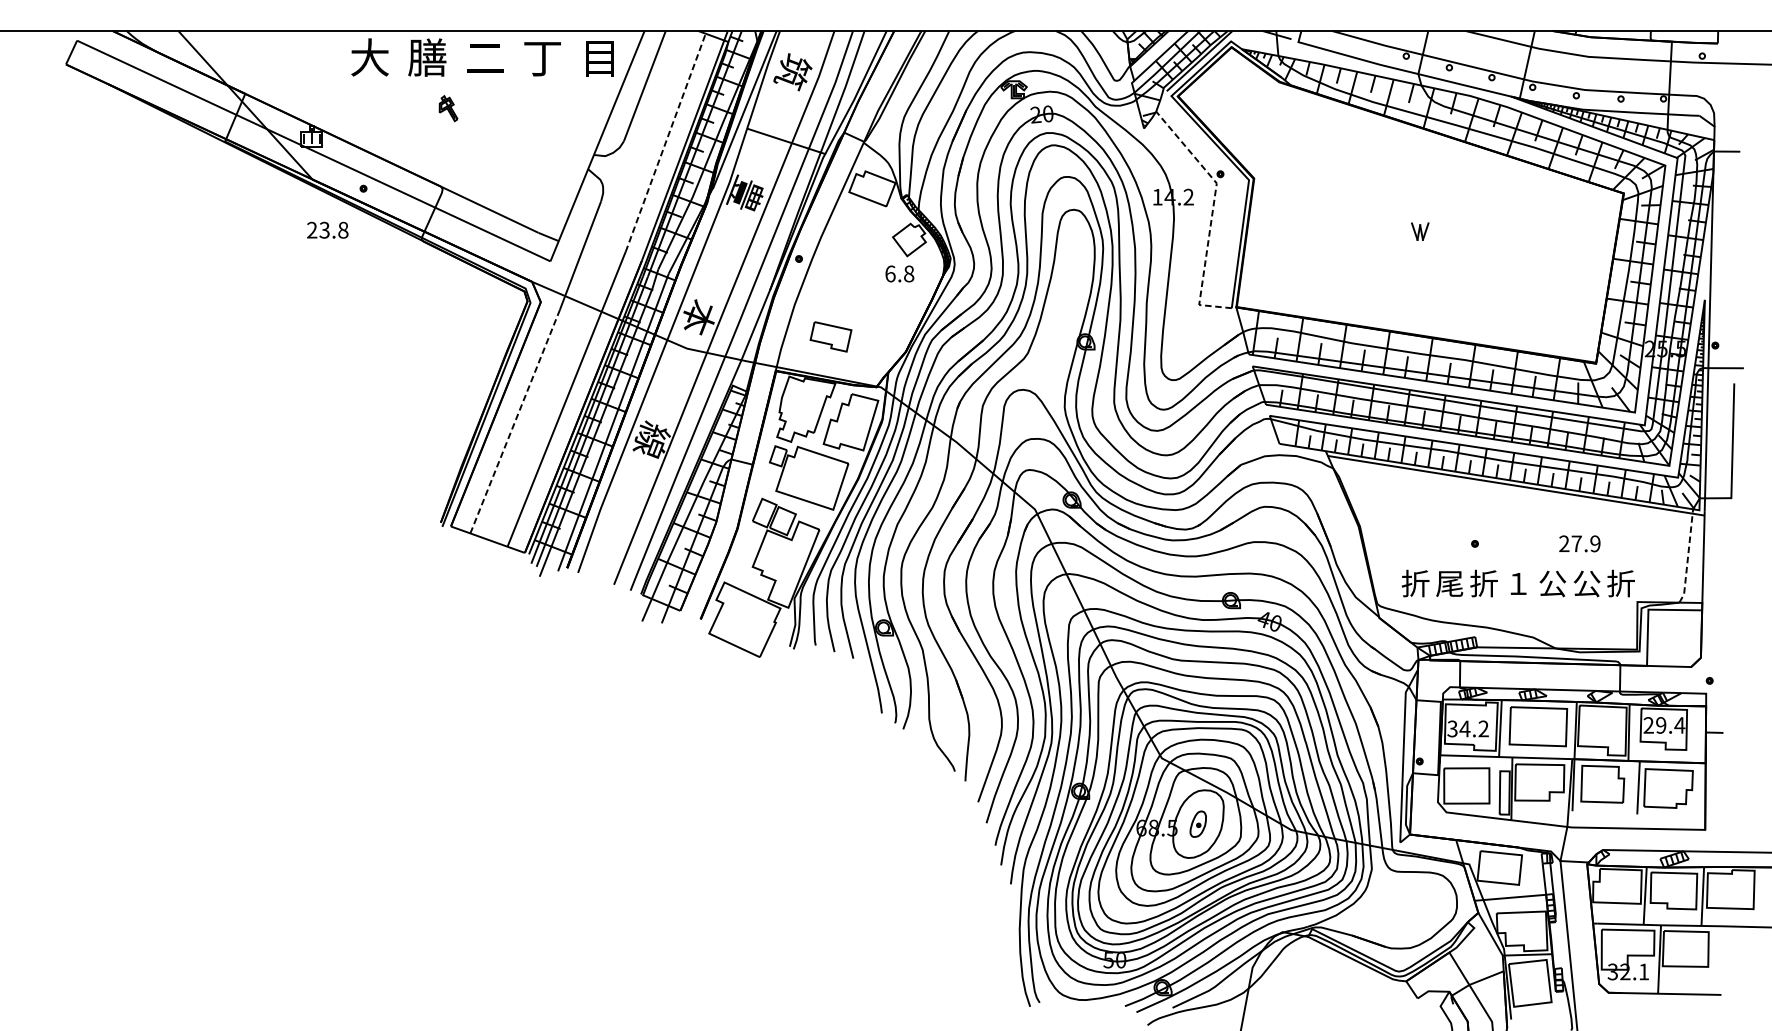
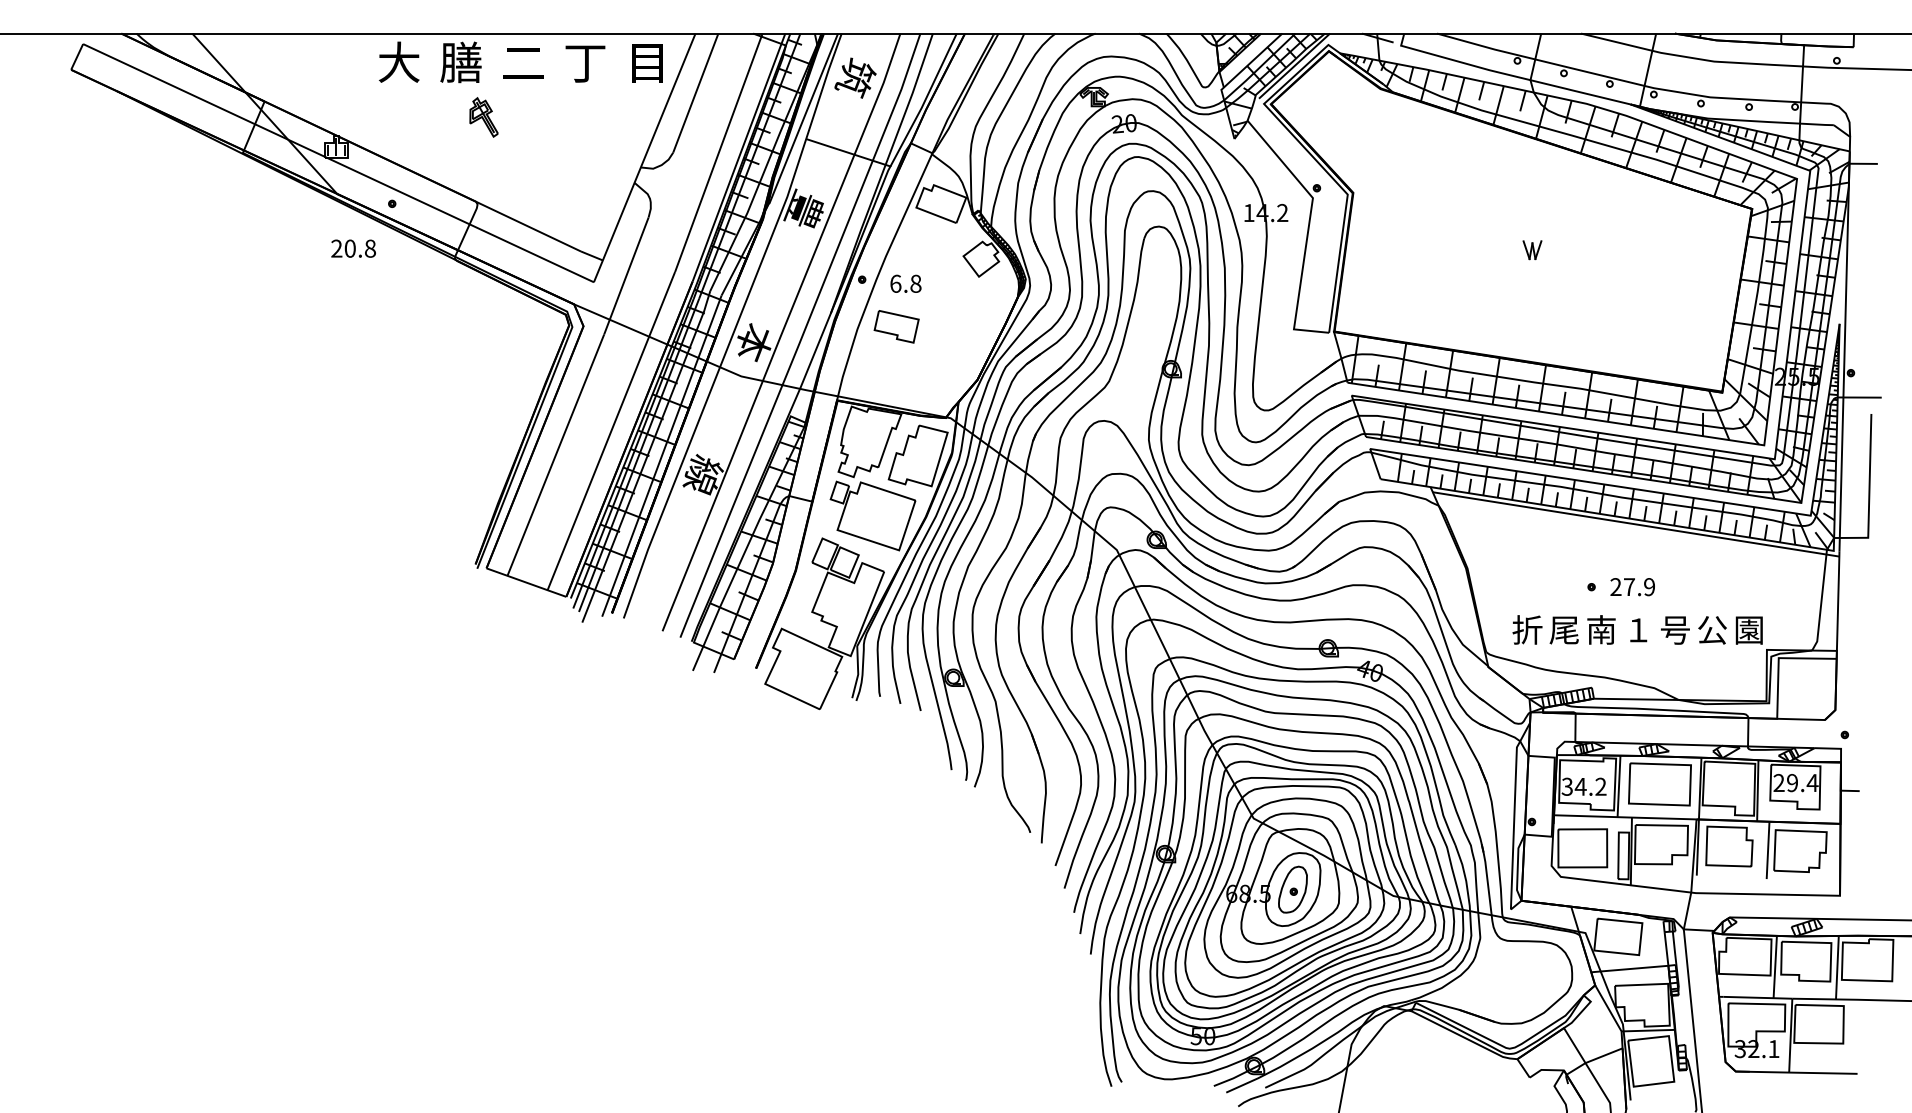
part: (448, 108) -> (483, 117), size x1.43
line: (665, 141) -> (718, 152), dashed -> solid
line: (1212, 213) -> (1308, 230), dashed -> solid
text: (323, 230) -> (349, 248), 23.8 -> 20.8
text: (899, 273) -> (905, 283), moved
part: (830, 336) -> (896, 326), moved
line: (514, 421) -> (555, 455), dashed -> solid
text: (1579, 544) -> (1632, 587), moved
line: (1688, 557) -> (1821, 601), dashed -> solid
text: (1484, 583) -> (1601, 629), 折 -> 南
text: (1621, 583) -> (1749, 629), 折 -> 園
text: (1551, 584) -> (1674, 630), 公 -> 号
part: (1197, 824) -> (1292, 889), size x1.67

